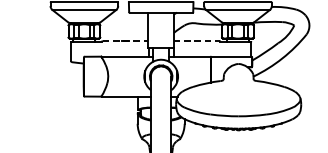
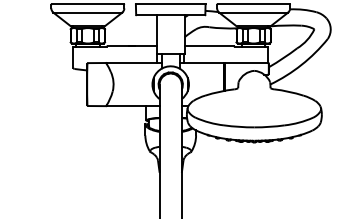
line: (125, 41) -> (132, 46), dashed -> solid
line: (197, 41) -> (209, 46), dashed -> solid

